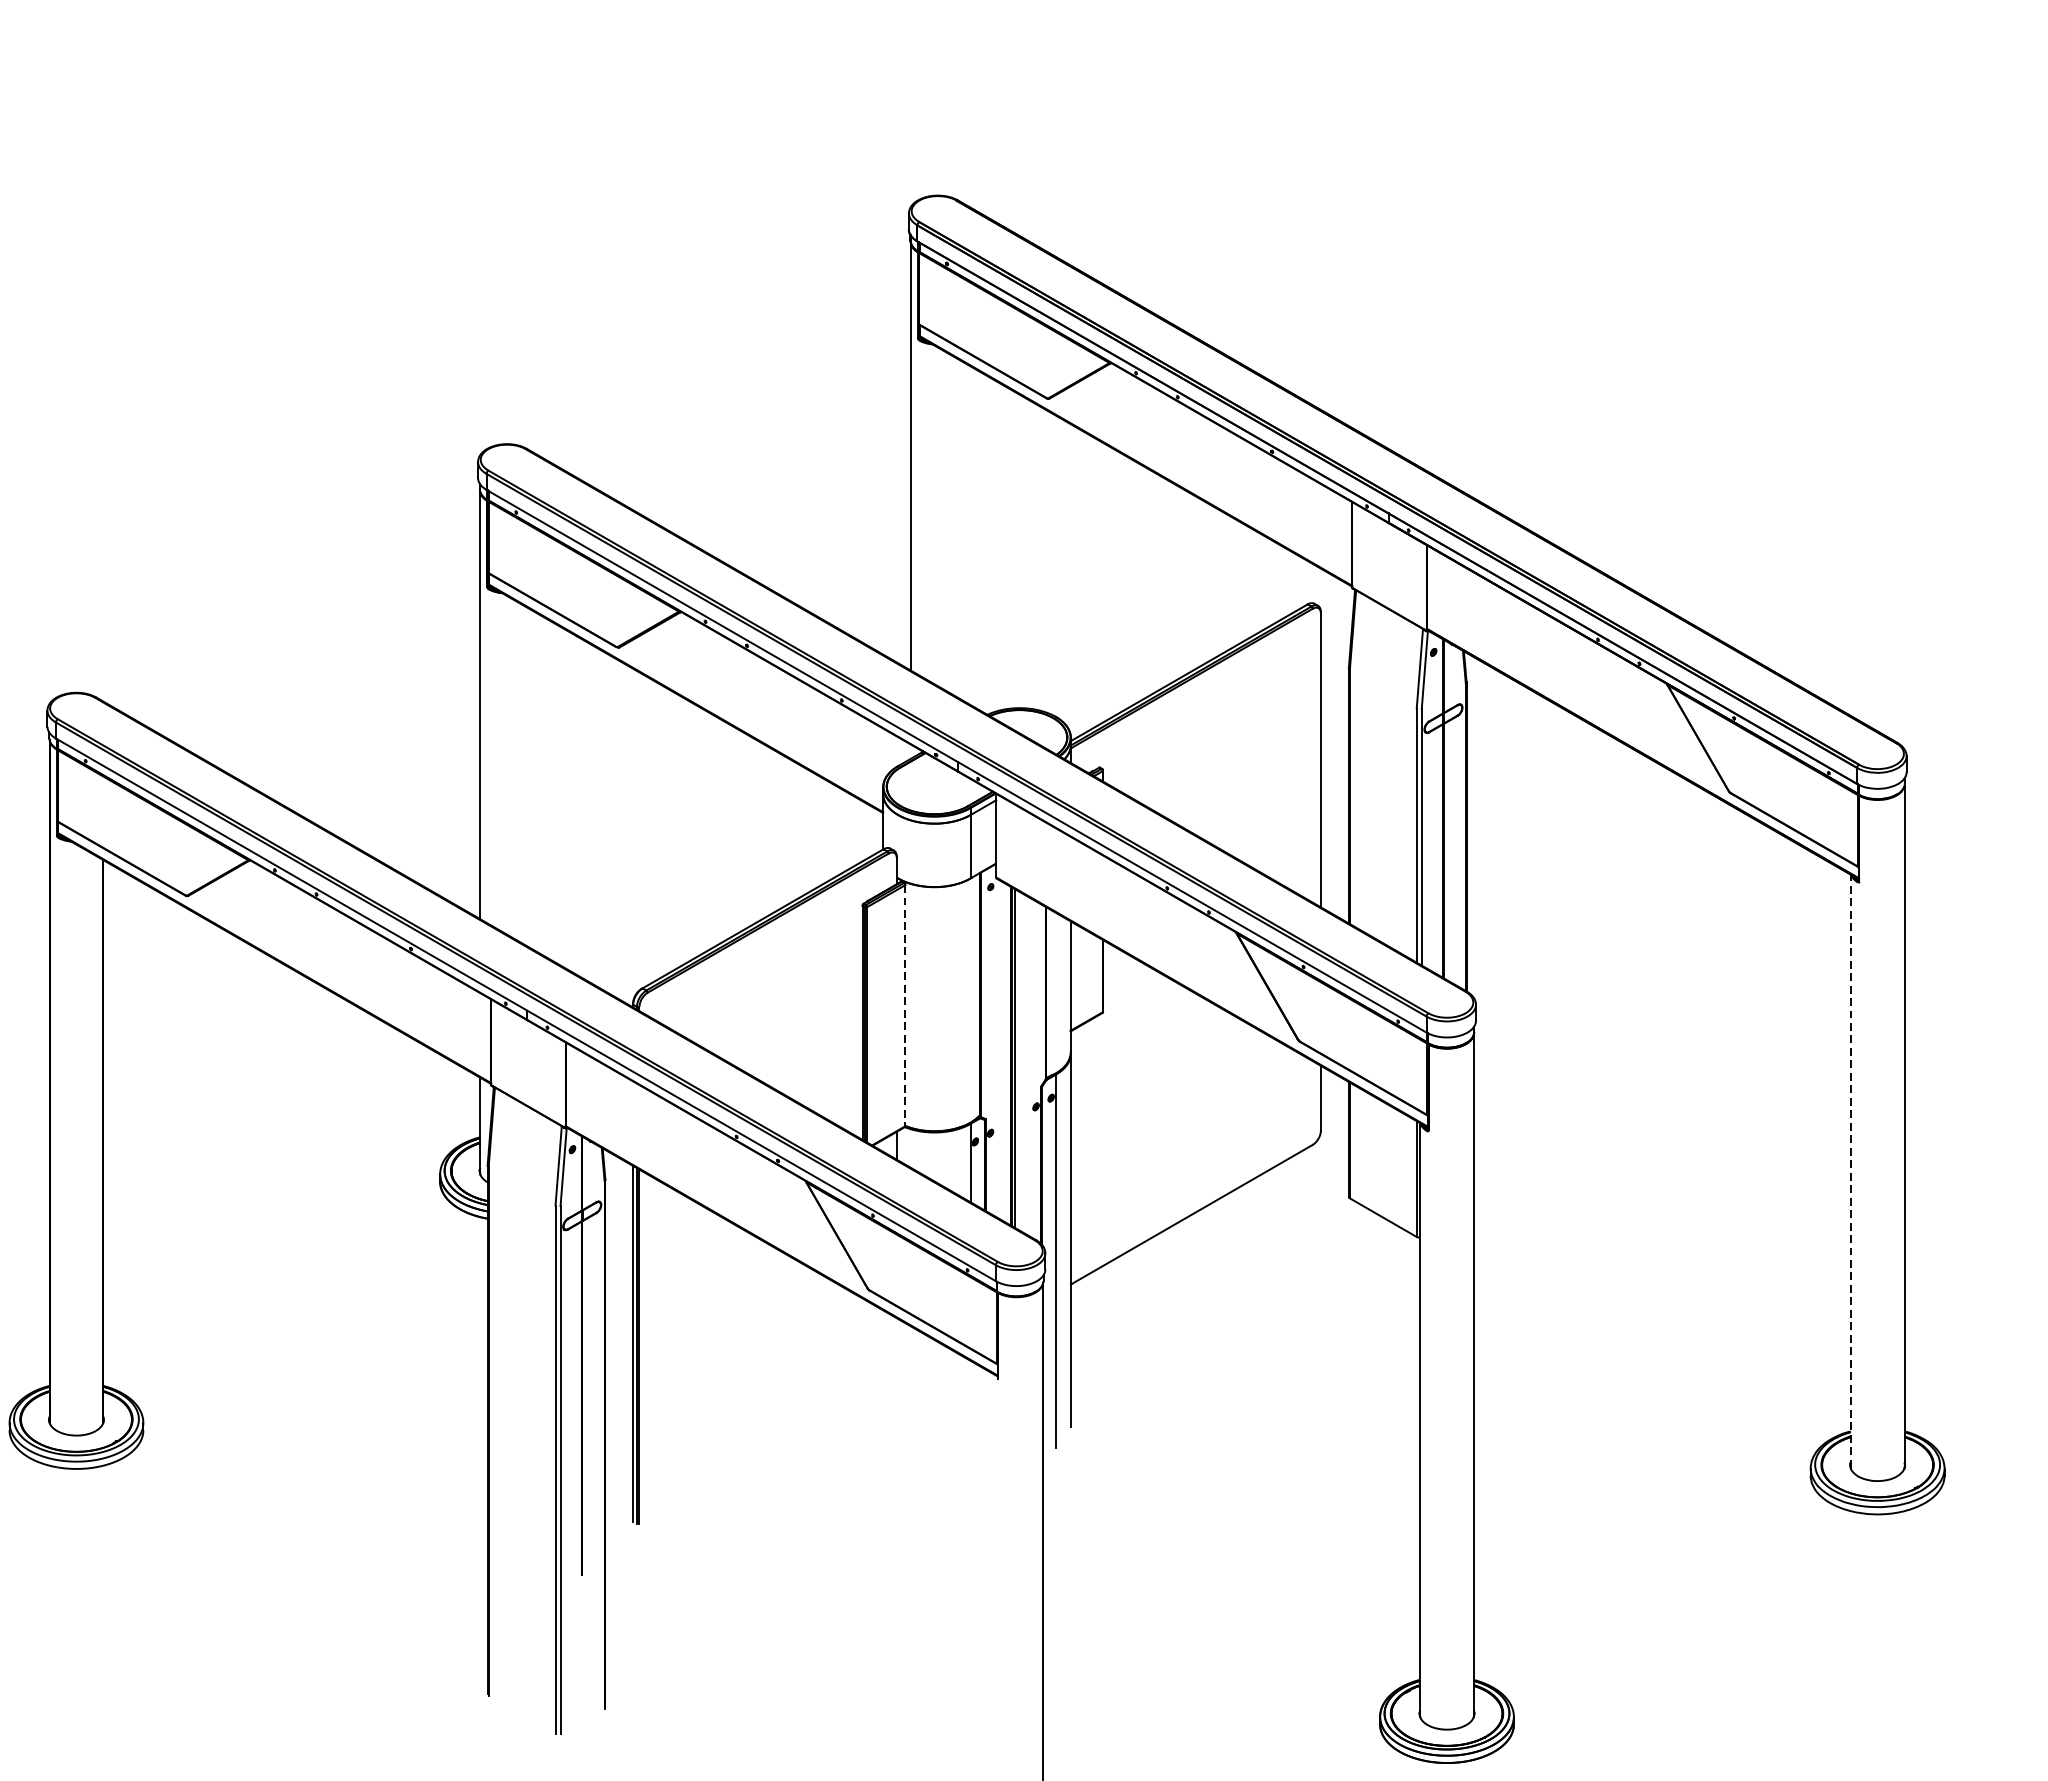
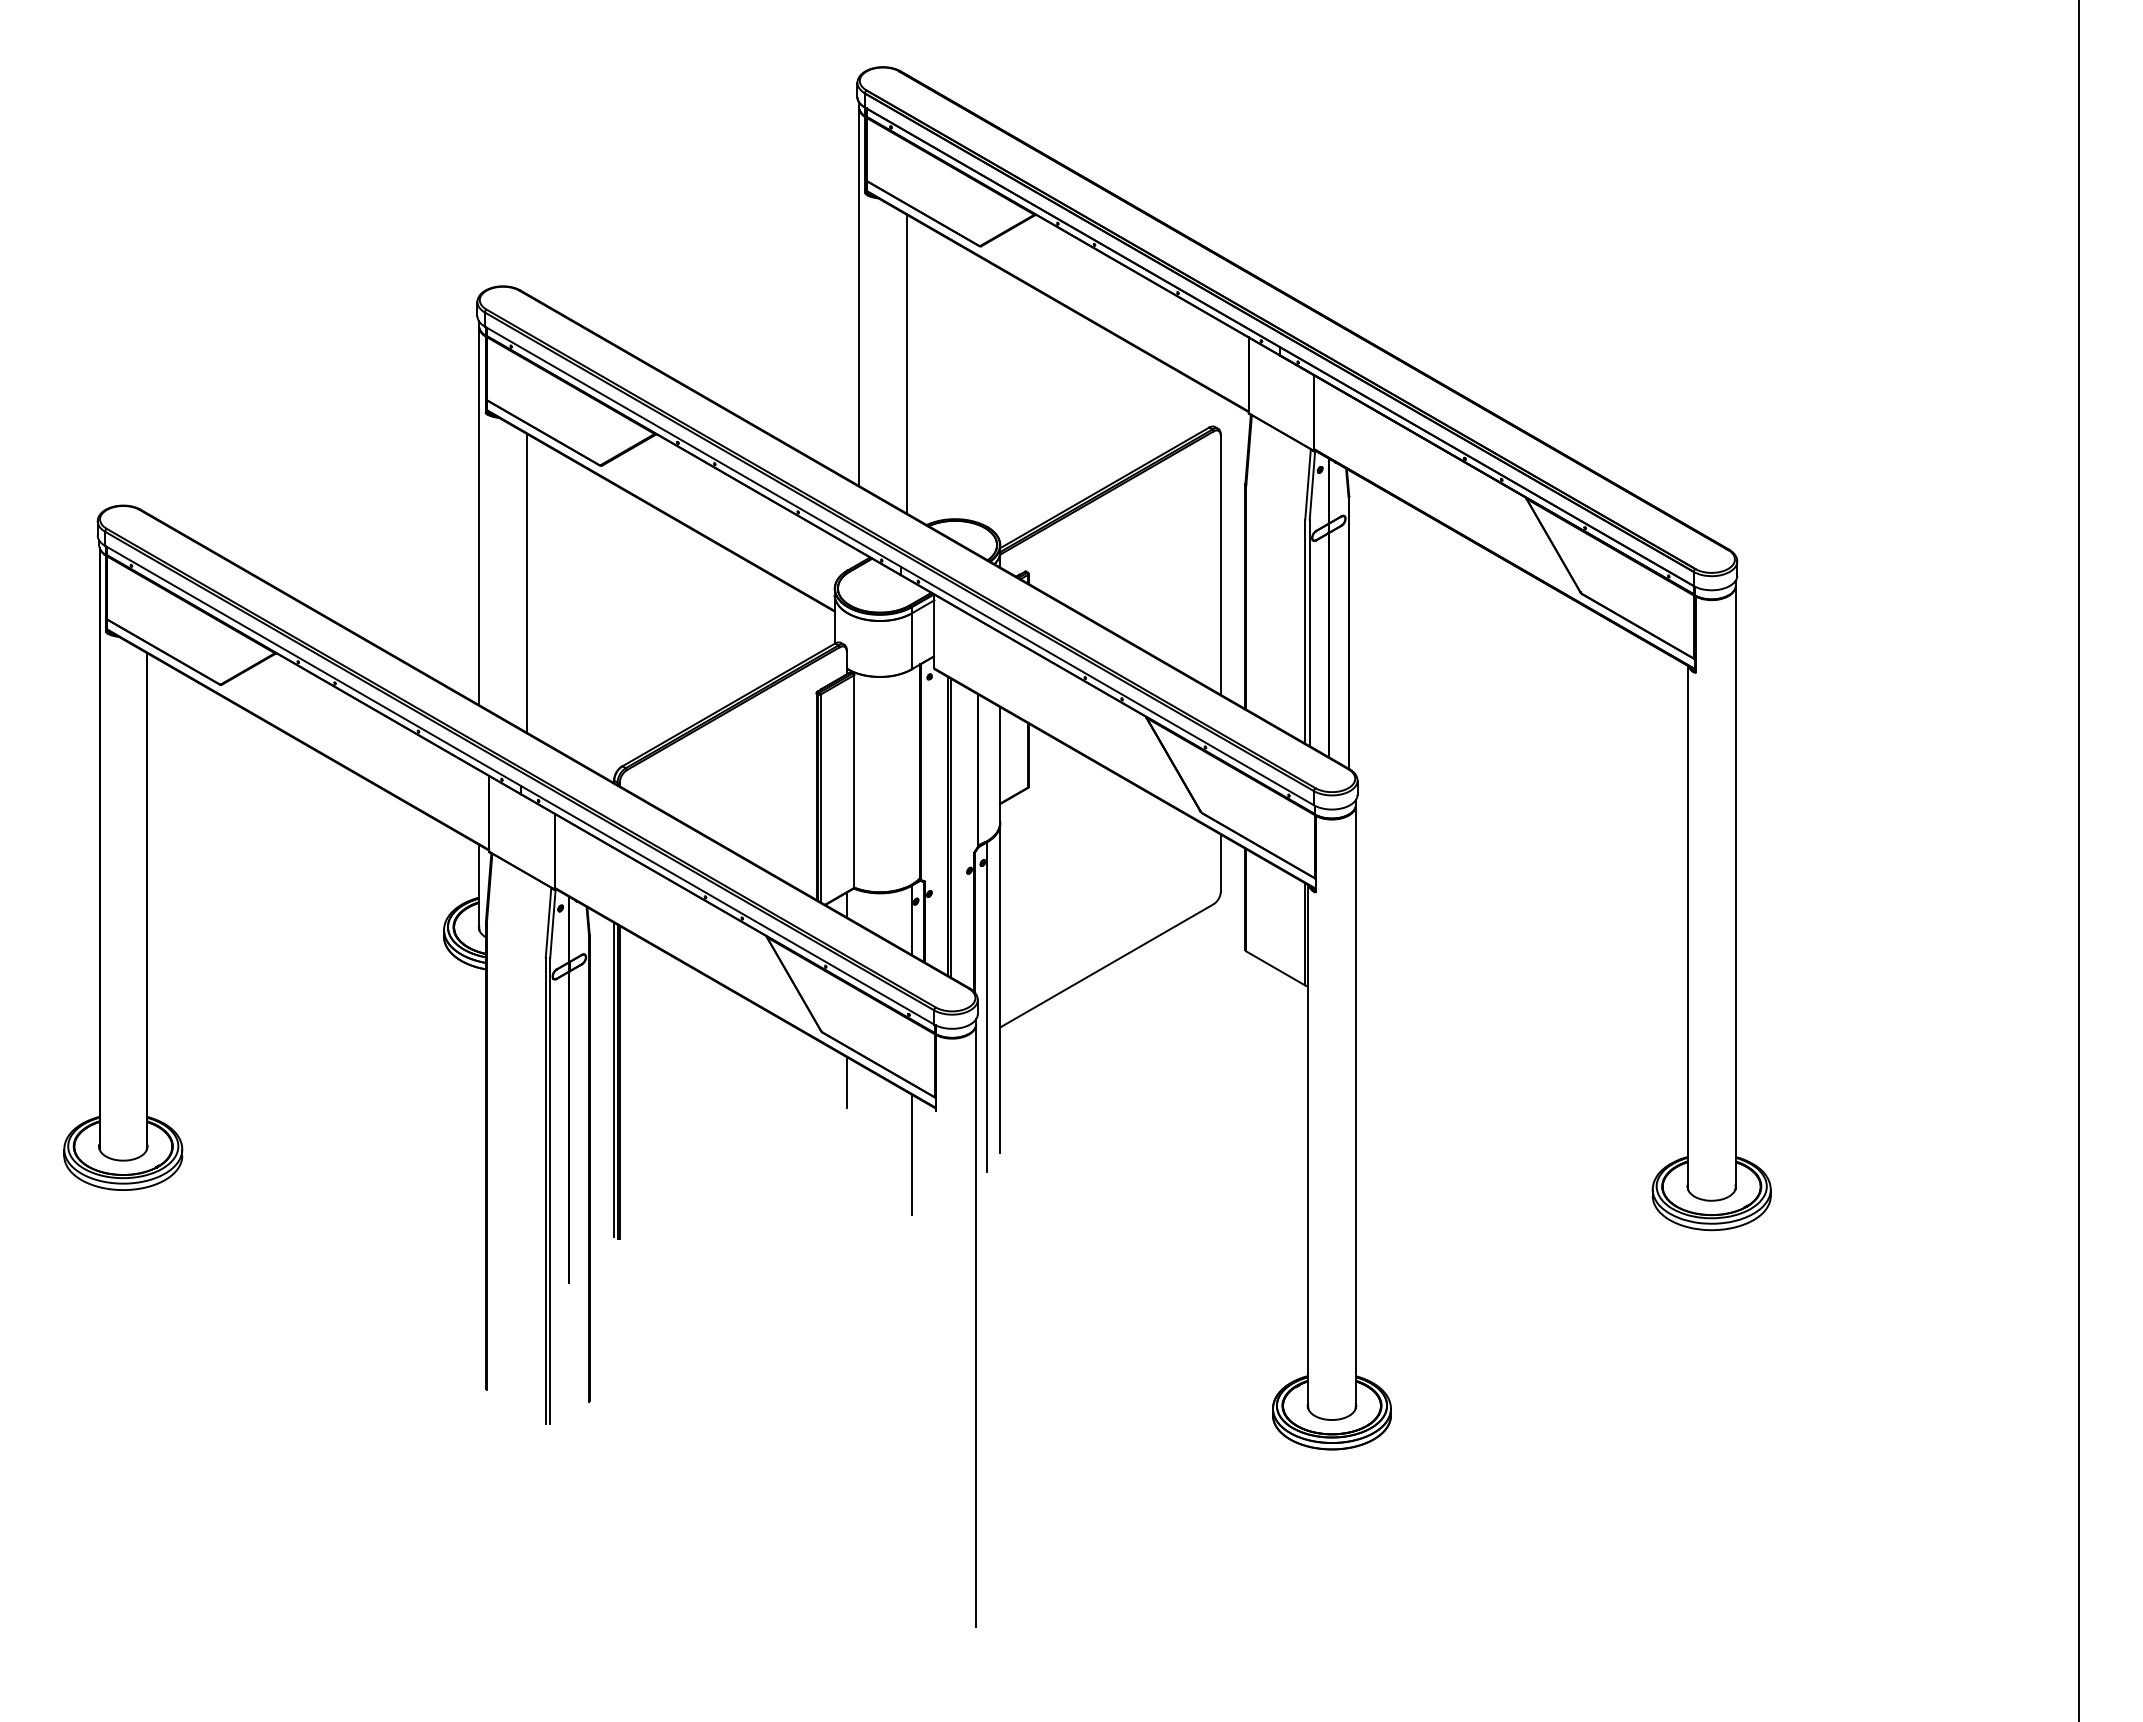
line: (964, 531) -> (906, 363), added
line: (533, 780) -> (526, 582), added
line: (905, 1005) -> (854, 781), dashed -> solid
line: (1850, 1171) -> (1687, 927), dashed -> solid
line: (896, 1346) -> (846, 1082), added
line: (970, 1428) -> (911, 1154), added

